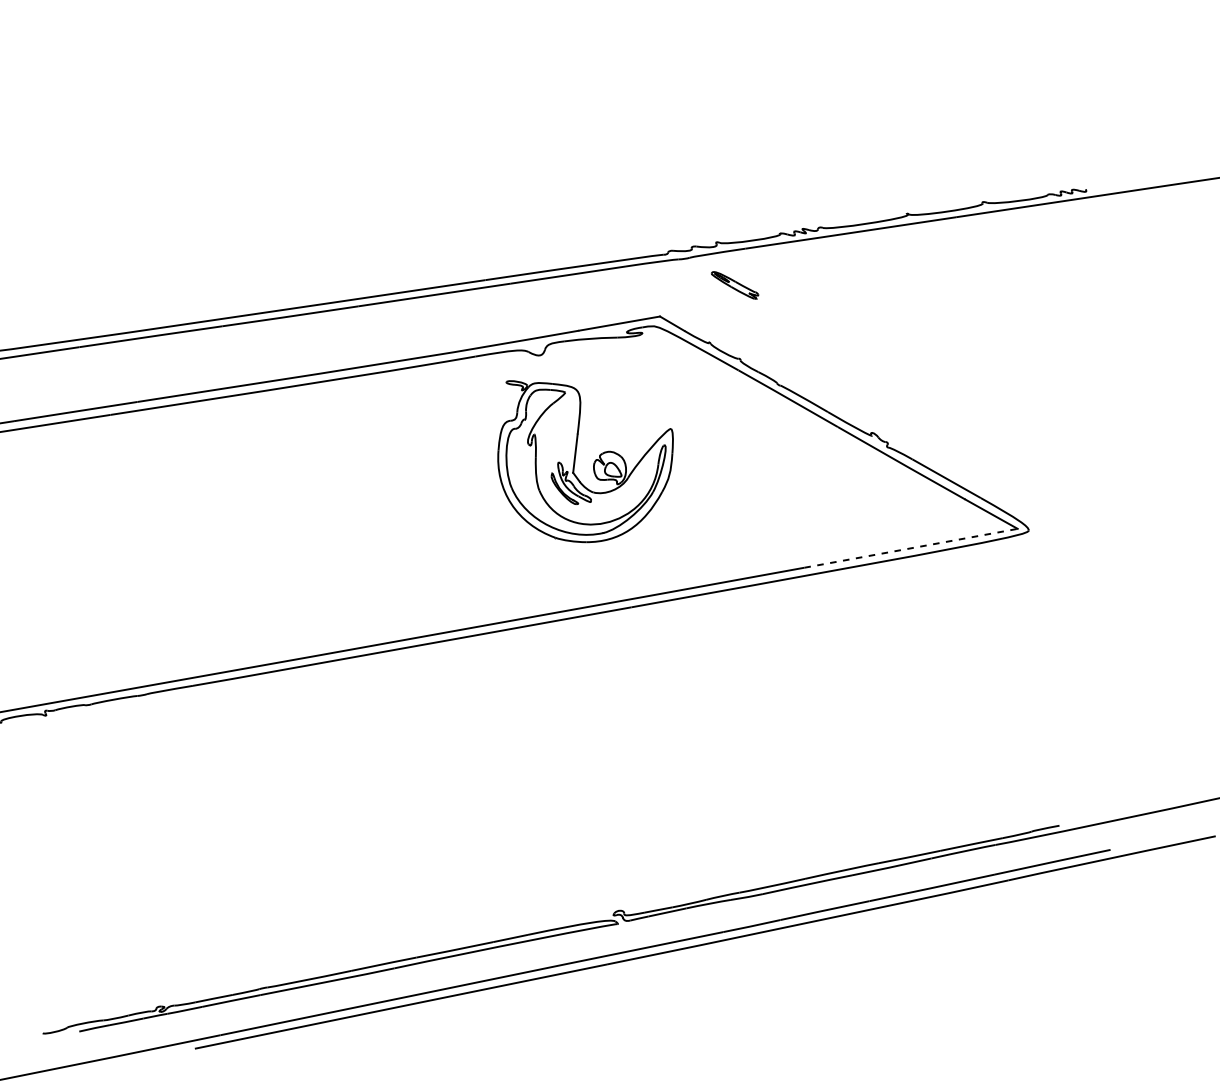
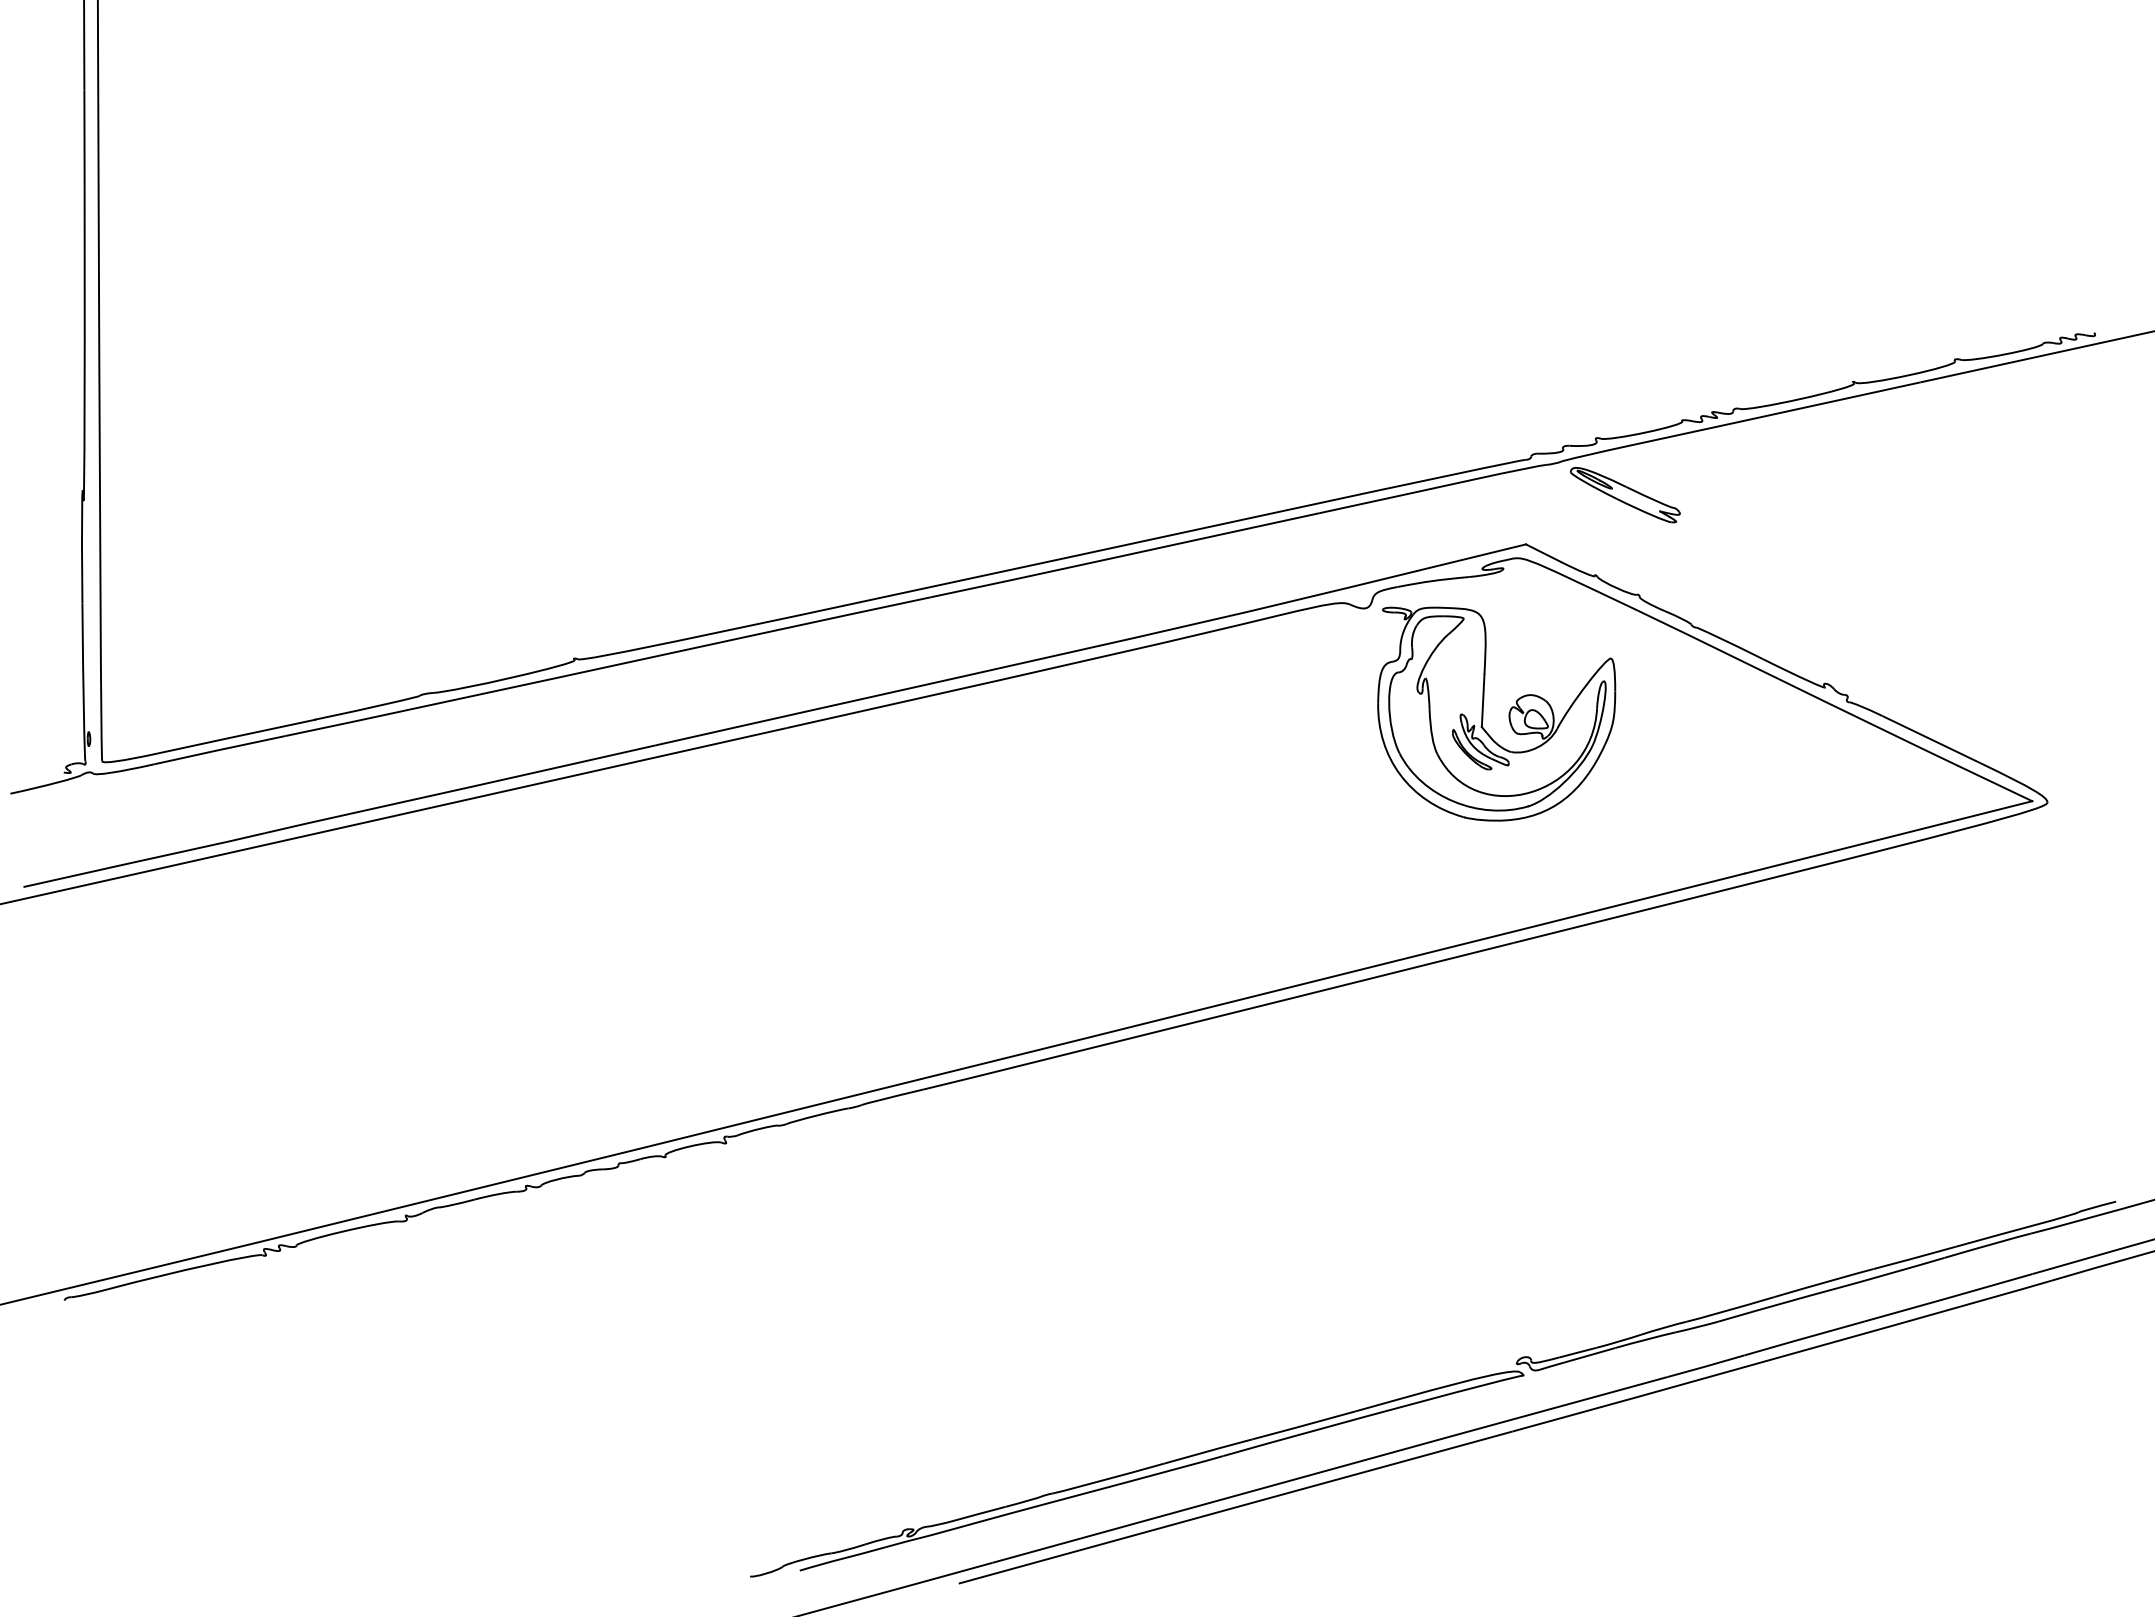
part: (734, 285) -> (1624, 495), size x1.67
part: (593, 464) -> (1508, 713), moved
line: (910, 548) -> (1888, 837), dashed -> solid

